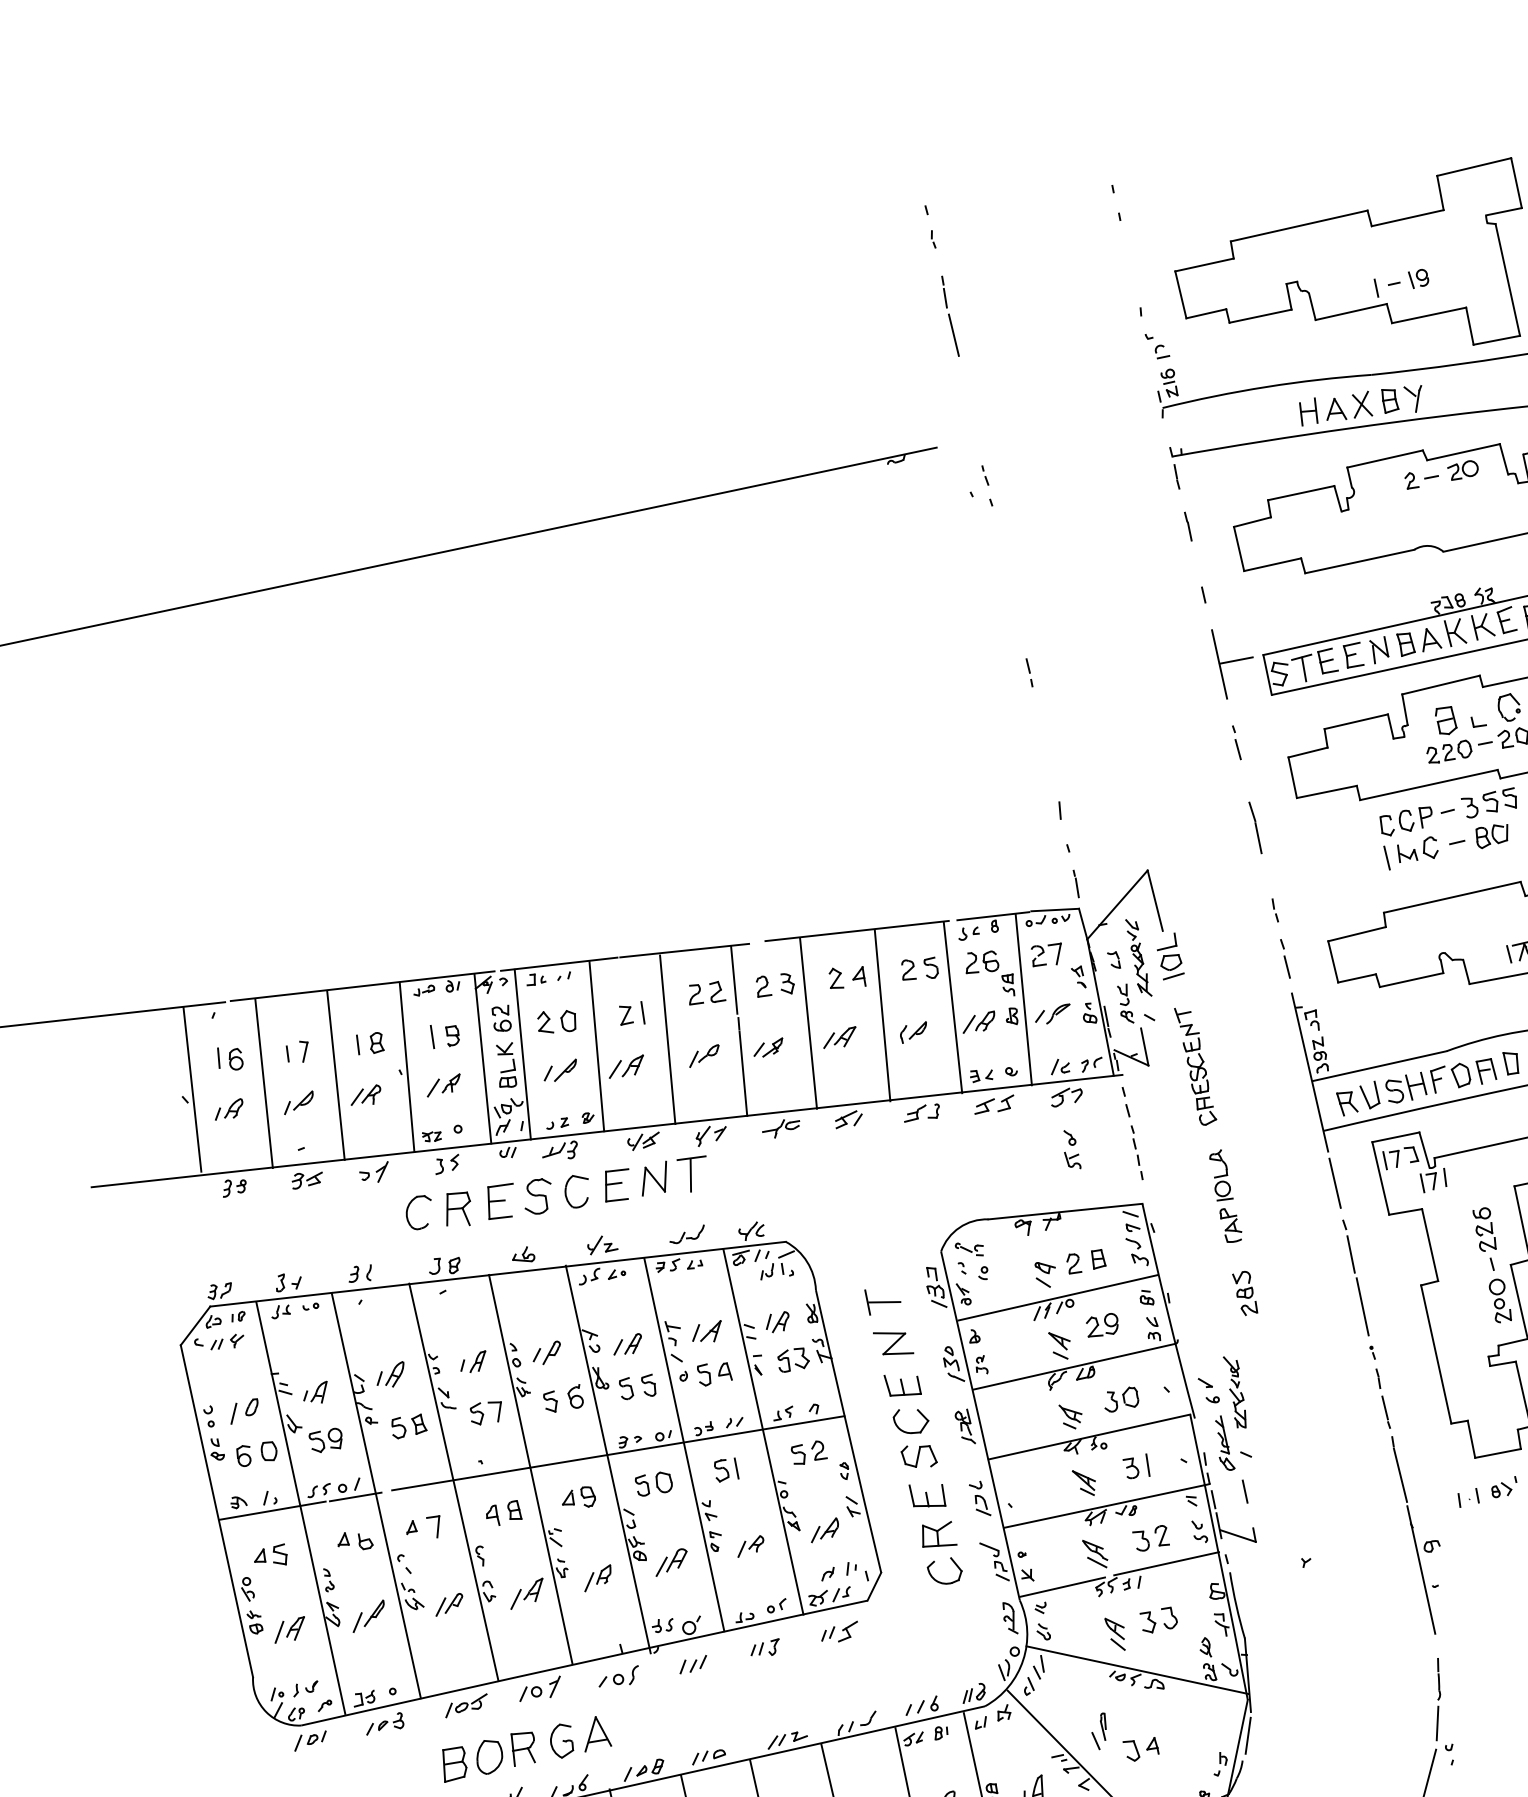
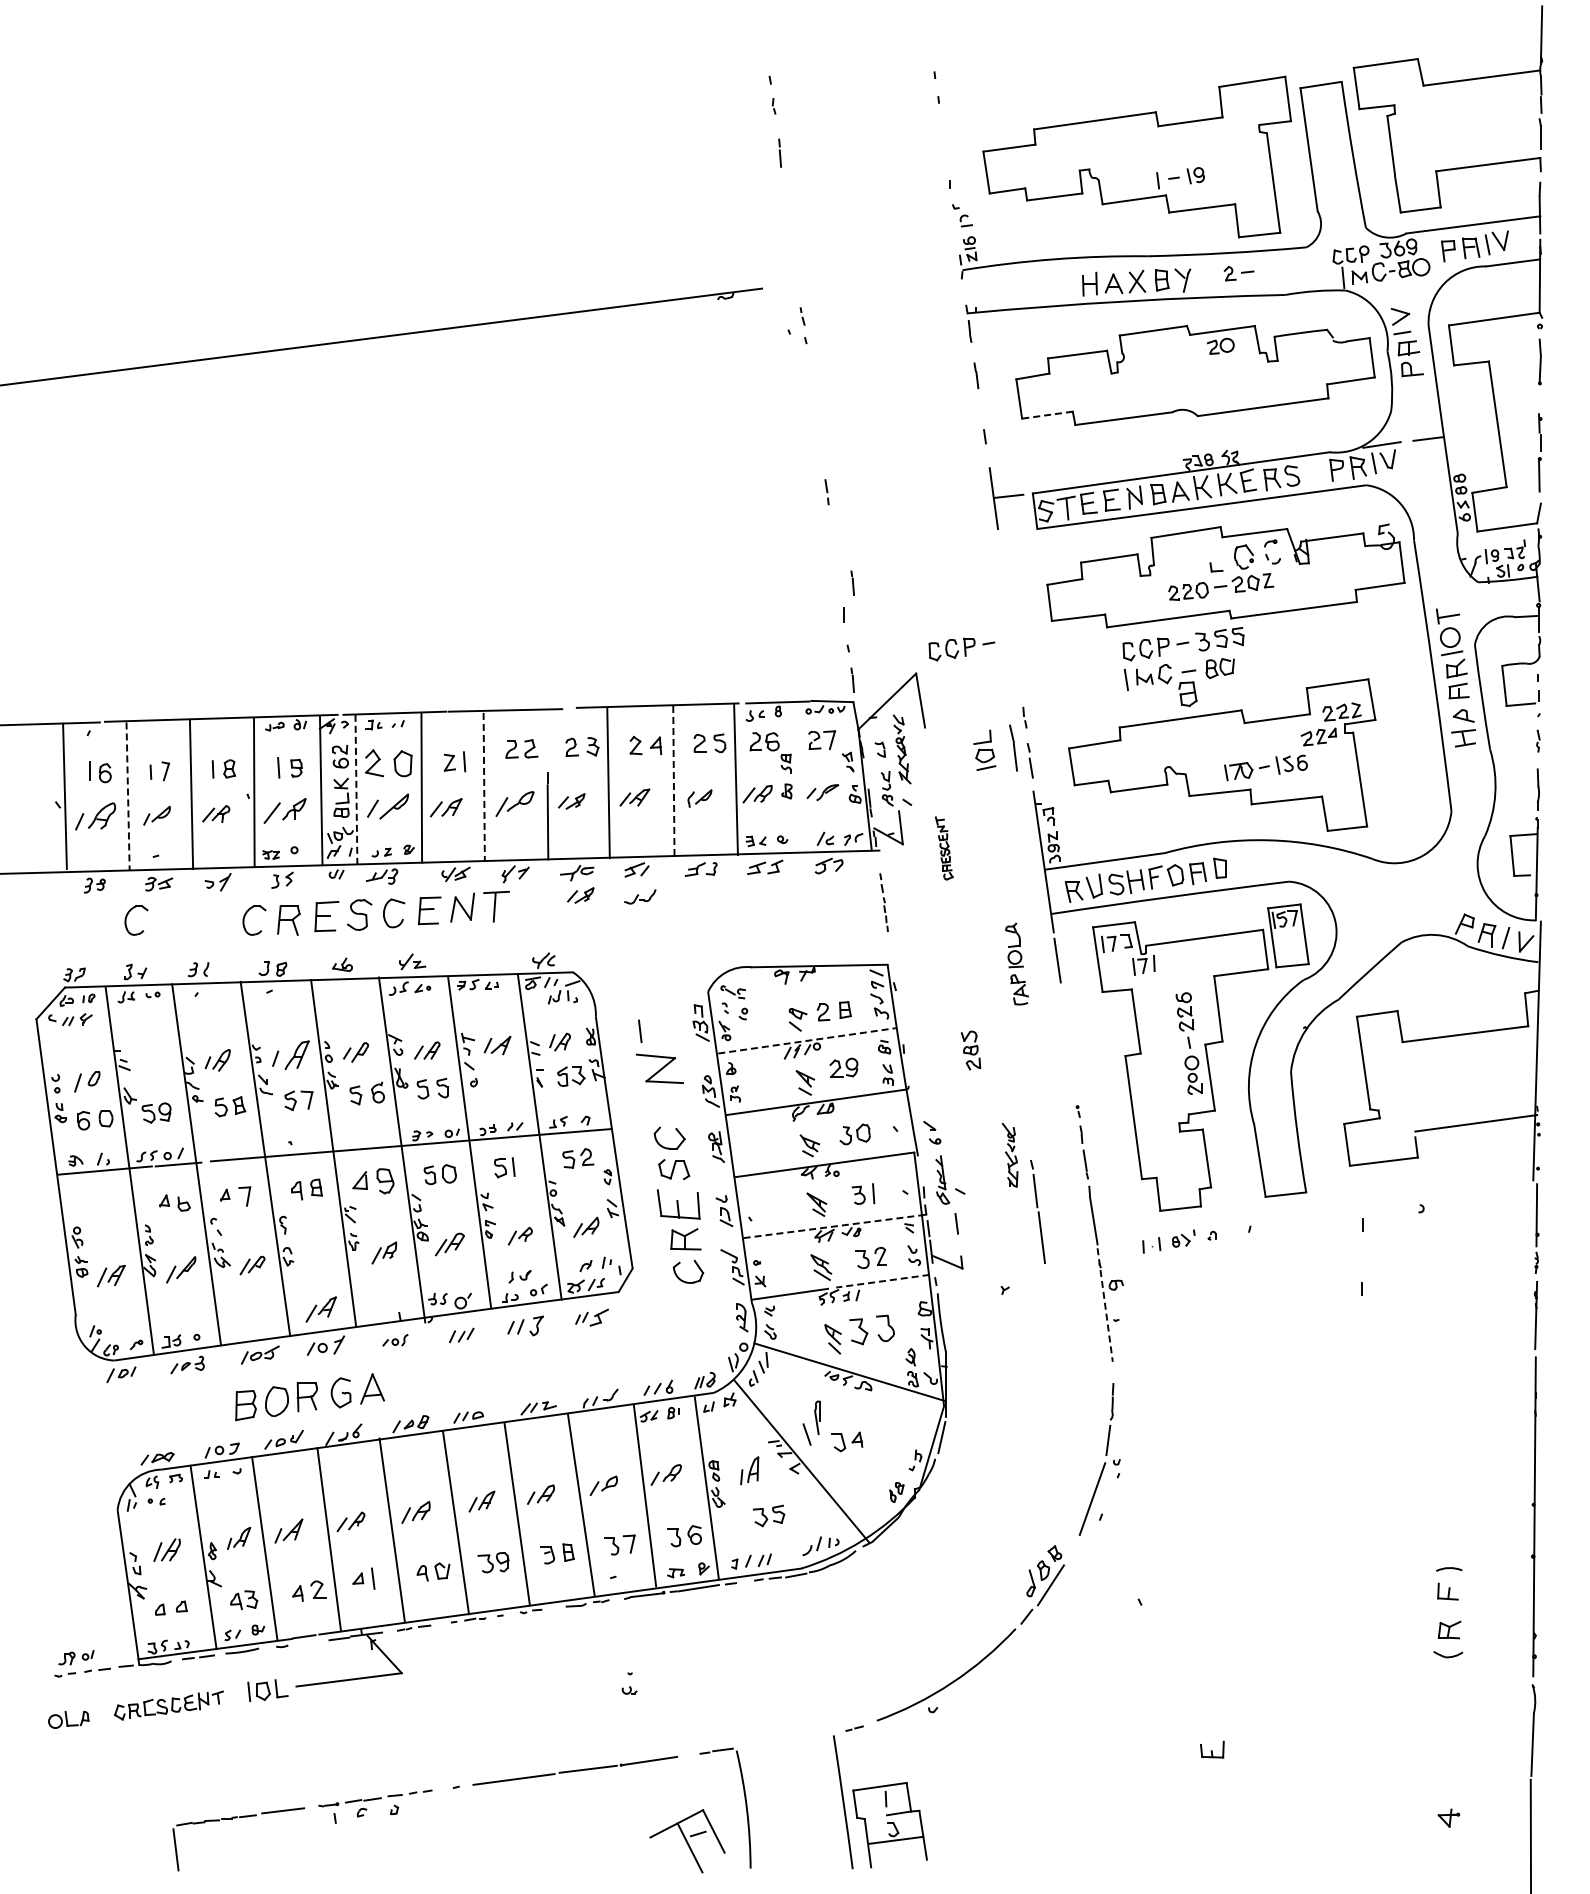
line: (954, 335) -> (785, 191), removed
part: (1421, 479) -> (1238, 273), moved
line: (1272, 565) -> (1047, 415), solid -> dashed
part: (1445, 720) -> (1187, 693), moved
part: (1236, 741) -> (1003, 567), removed
line: (1066, 772) -> (852, 582), added
part: (1255, 827) -> (1013, 747), moved
part: (1196, 838) -> (961, 649), added
part: (1169, 955) -> (984, 749), moved
line: (733, 979) -> (546, 739), removed
line: (1023, 999) -> (798, 777), removed
line: (882, 1015) -> (673, 781), solid -> dashed
part: (556, 1021) -> (388, 763), size x1.4
line: (668, 1040) -> (484, 787), solid -> dashed
line: (522, 1054) -> (356, 789), solid -> dashed
part: (704, 1055) -> (515, 803), size x1.4
part: (1196, 1066) -> (944, 848), size x0.6
part: (560, 1070) -> (388, 806), size x1.4
line: (264, 1084) -> (128, 797), solid -> dashed
part: (443, 1084) -> (284, 810), size x1.4
part: (228, 1109) -> (95, 816), size x1.6
part: (1131, 1133) -> (883, 902), size x0.7
part: (1071, 1149) -> (829, 912), removed
part: (787, 1153) -> (580, 895), added
part: (1225, 1195) -> (1016, 963), moved
part: (274, 1220) -> (127, 916), added
part: (687, 1234) -> (640, 896), moved
line: (1355, 1277) -> (1037, 1211), moved
line: (1058, 1297) -> (807, 1040), solid -> dashed
line: (883, 1302) -> (654, 1032), removed
part: (893, 1342) -> (659, 1068), size x1.4
part: (473, 1361) -> (291, 1054), size x1.6
part: (714, 1373) -> (501, 1082), removed
part: (902, 1384) -> (664, 1105), removed
part: (315, 1392) -> (150, 1070), removed
part: (1234, 1392) -> (1009, 1155), moved
part: (927, 1495) -> (678, 1204), size x1.4
part: (578, 1496) -> (373, 1180), size x1.4
line: (1104, 1506) -> (832, 1226), solid -> dashed
part: (270, 1555) -> (99, 1209), removed
line: (1166, 1564) -> (882, 1281), solid -> dashed
line: (1421, 1570) -> (1105, 1305), solid -> dashed
part: (526, 1593) -> (320, 1309), moved
part: (1158, 1620) -> (871, 1330), size x1.4
part: (764, 1647) -> (525, 1325), size x1.4
part: (618, 1675) -> (395, 1339), size x0.7
part: (305, 1688) -> (519, 1276), moved
part: (1098, 1730) -> (811, 1422), size x1.4

